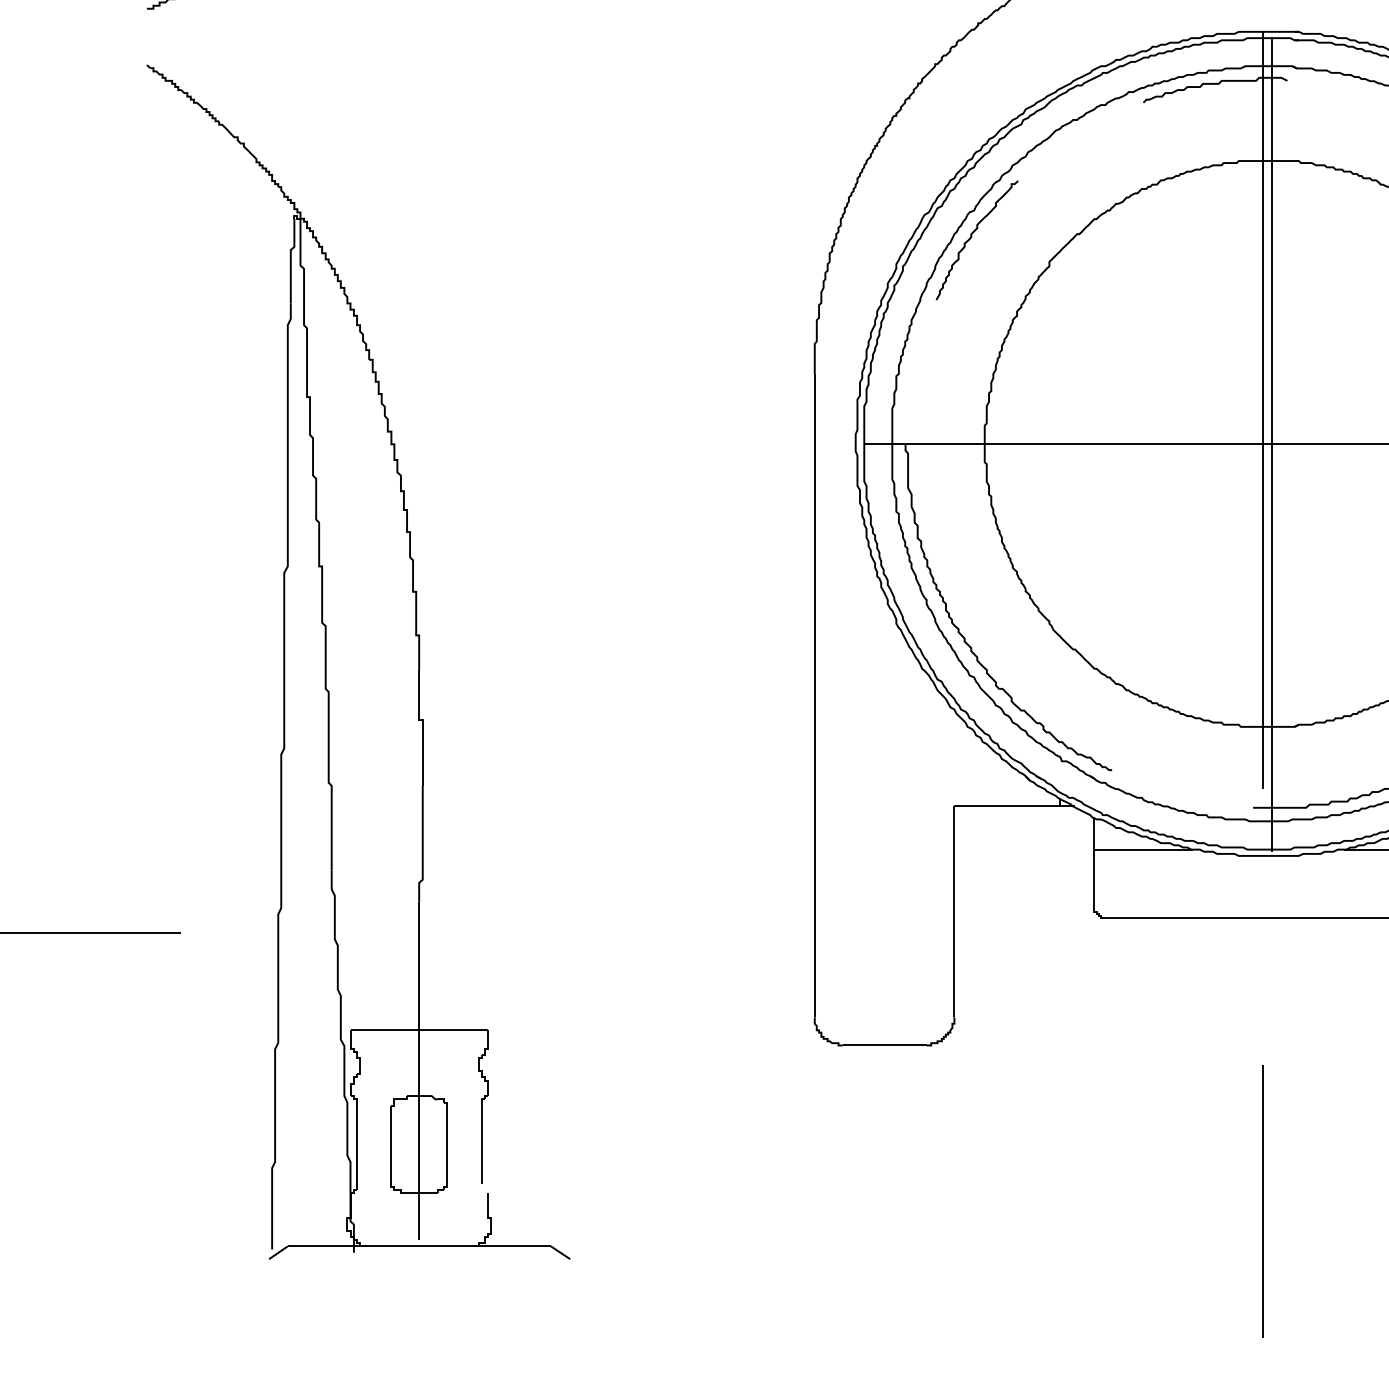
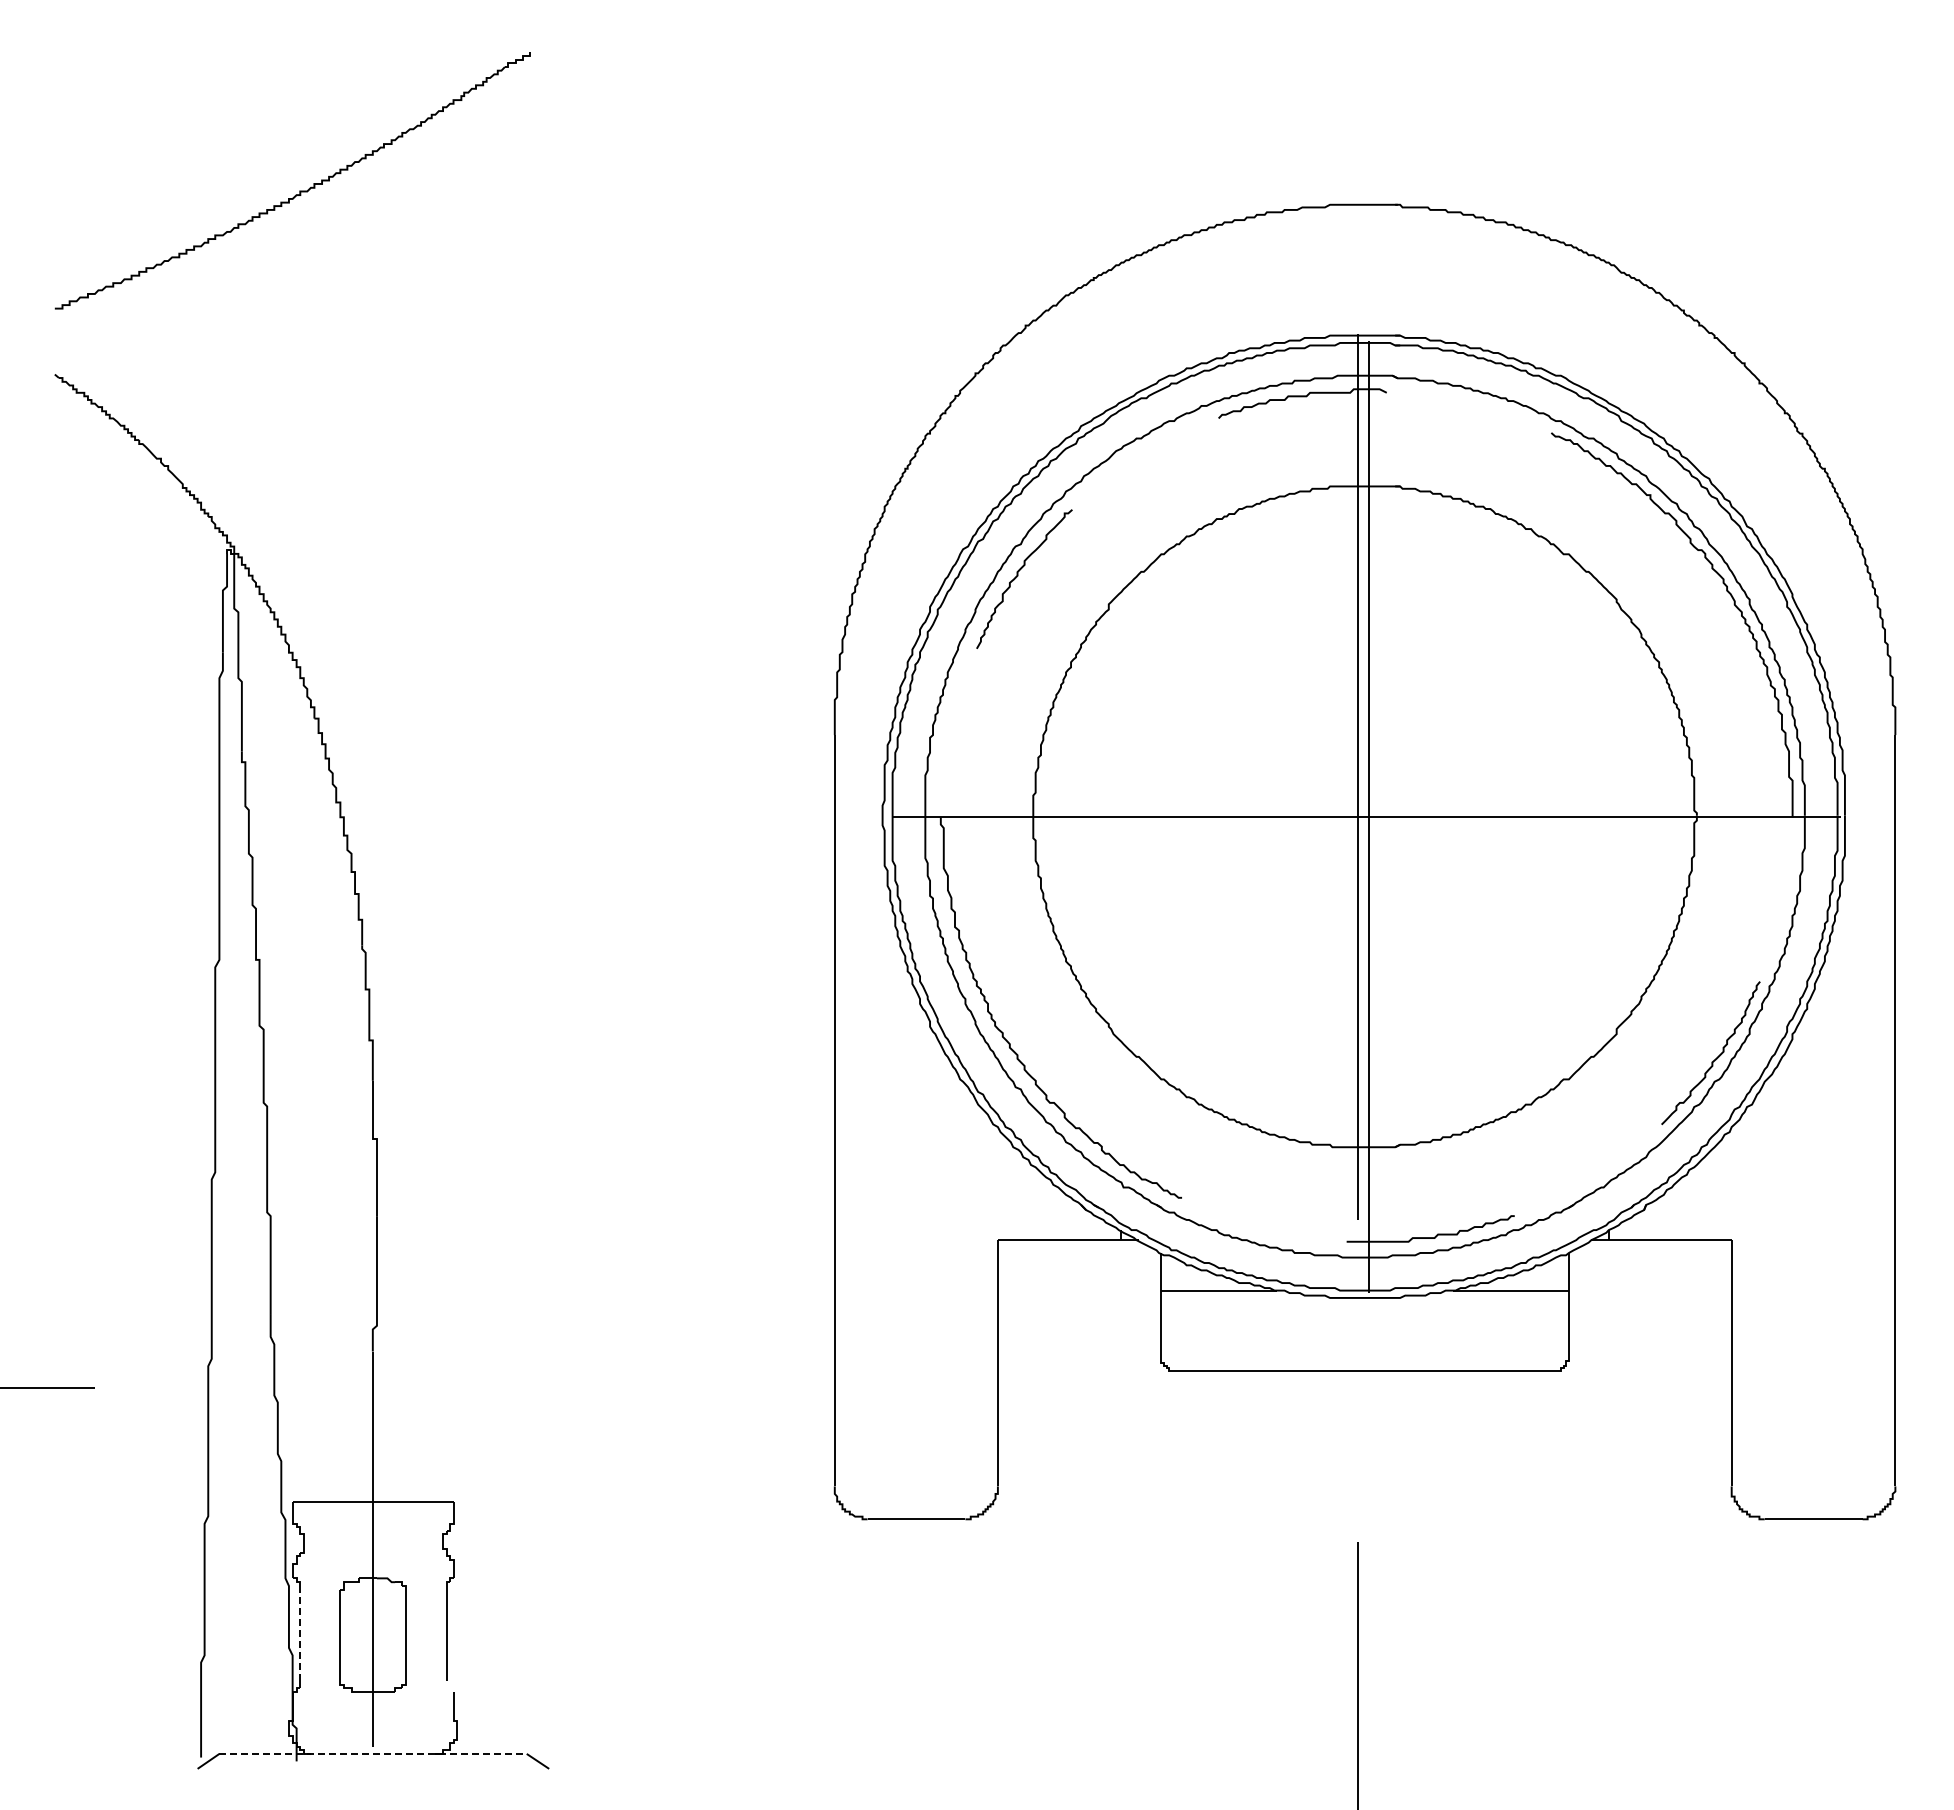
line: (357, 1144) -> (300, 1635), solid -> dashed
line: (419, 1246) -> (373, 1753), solid -> dashed

